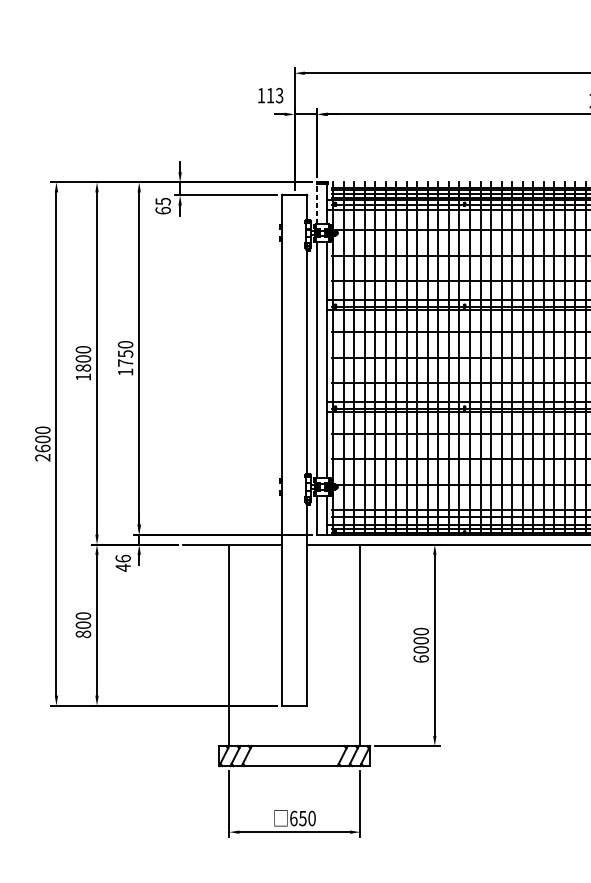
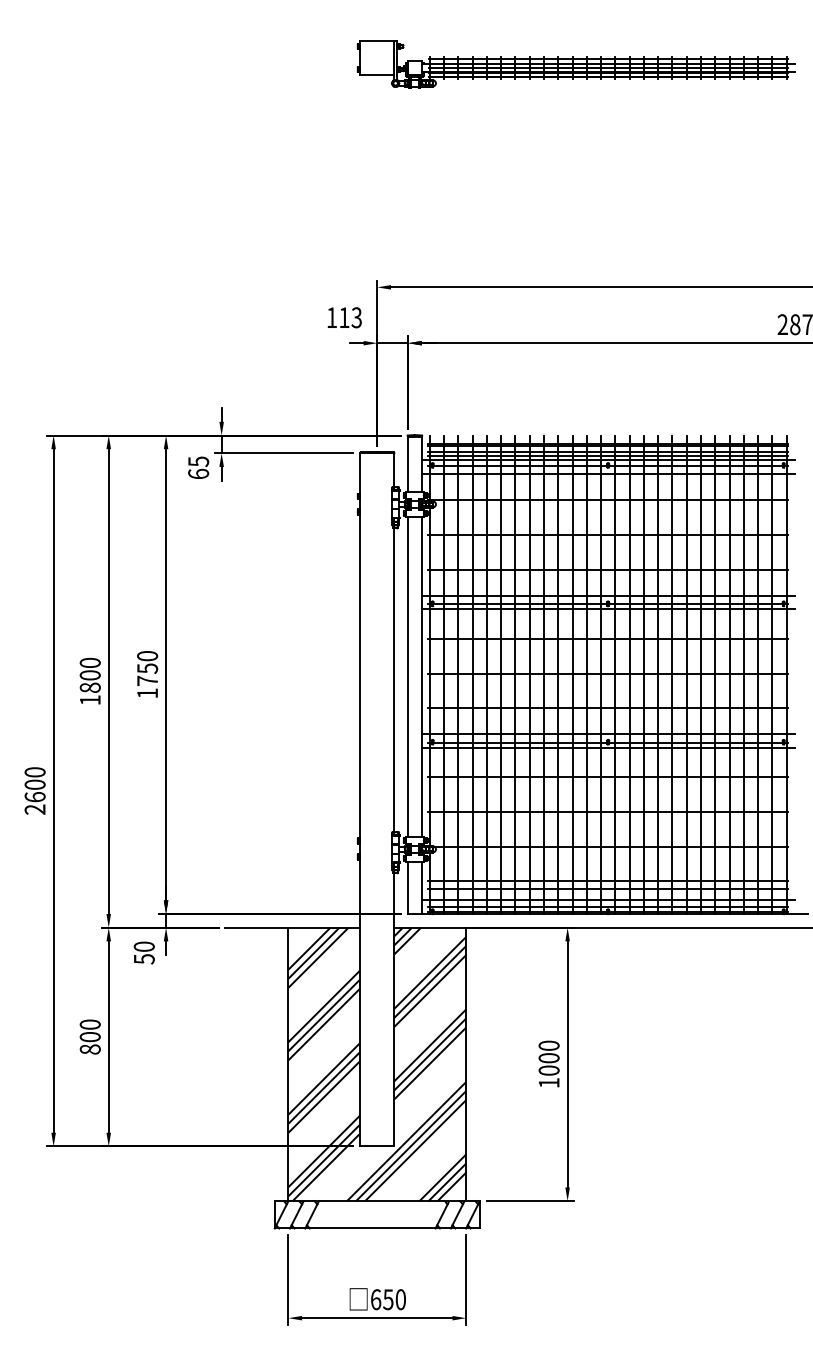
line: (317, 203) -> (408, 464), dashed -> solid
text: (122, 562) -> (143, 952), 46 -> 50
hatch: (294, 645) -> (377, 1064), added
text: (420, 658) -> (548, 1082), 6000 -> 1000

